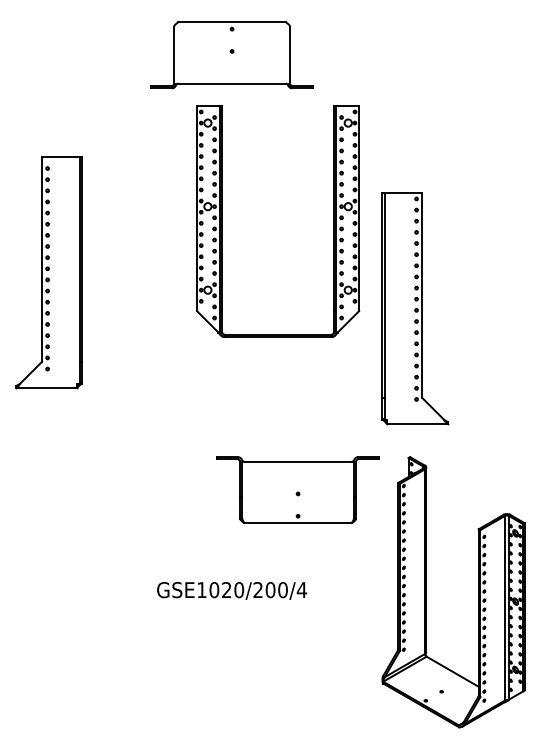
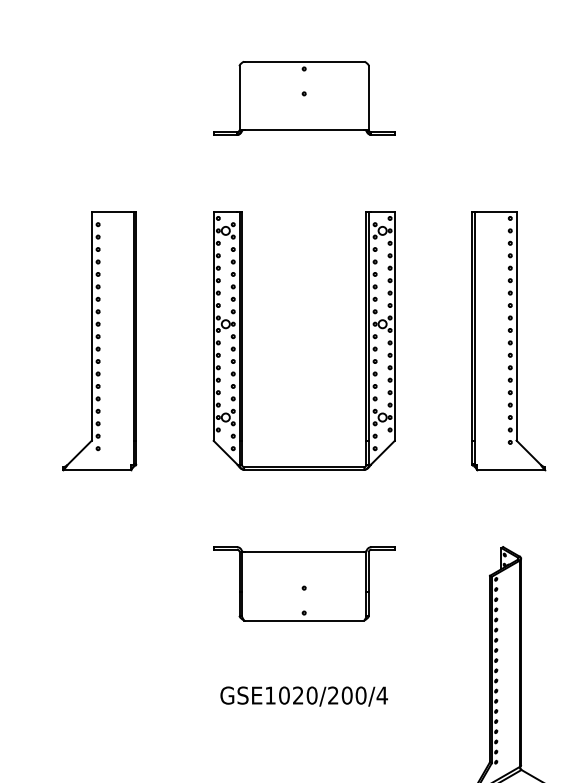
part: (333, 221) -> (366, 340), moved
part: (415, 308) -> (509, 340), moved
part: (297, 489) -> (303, 583), moved

